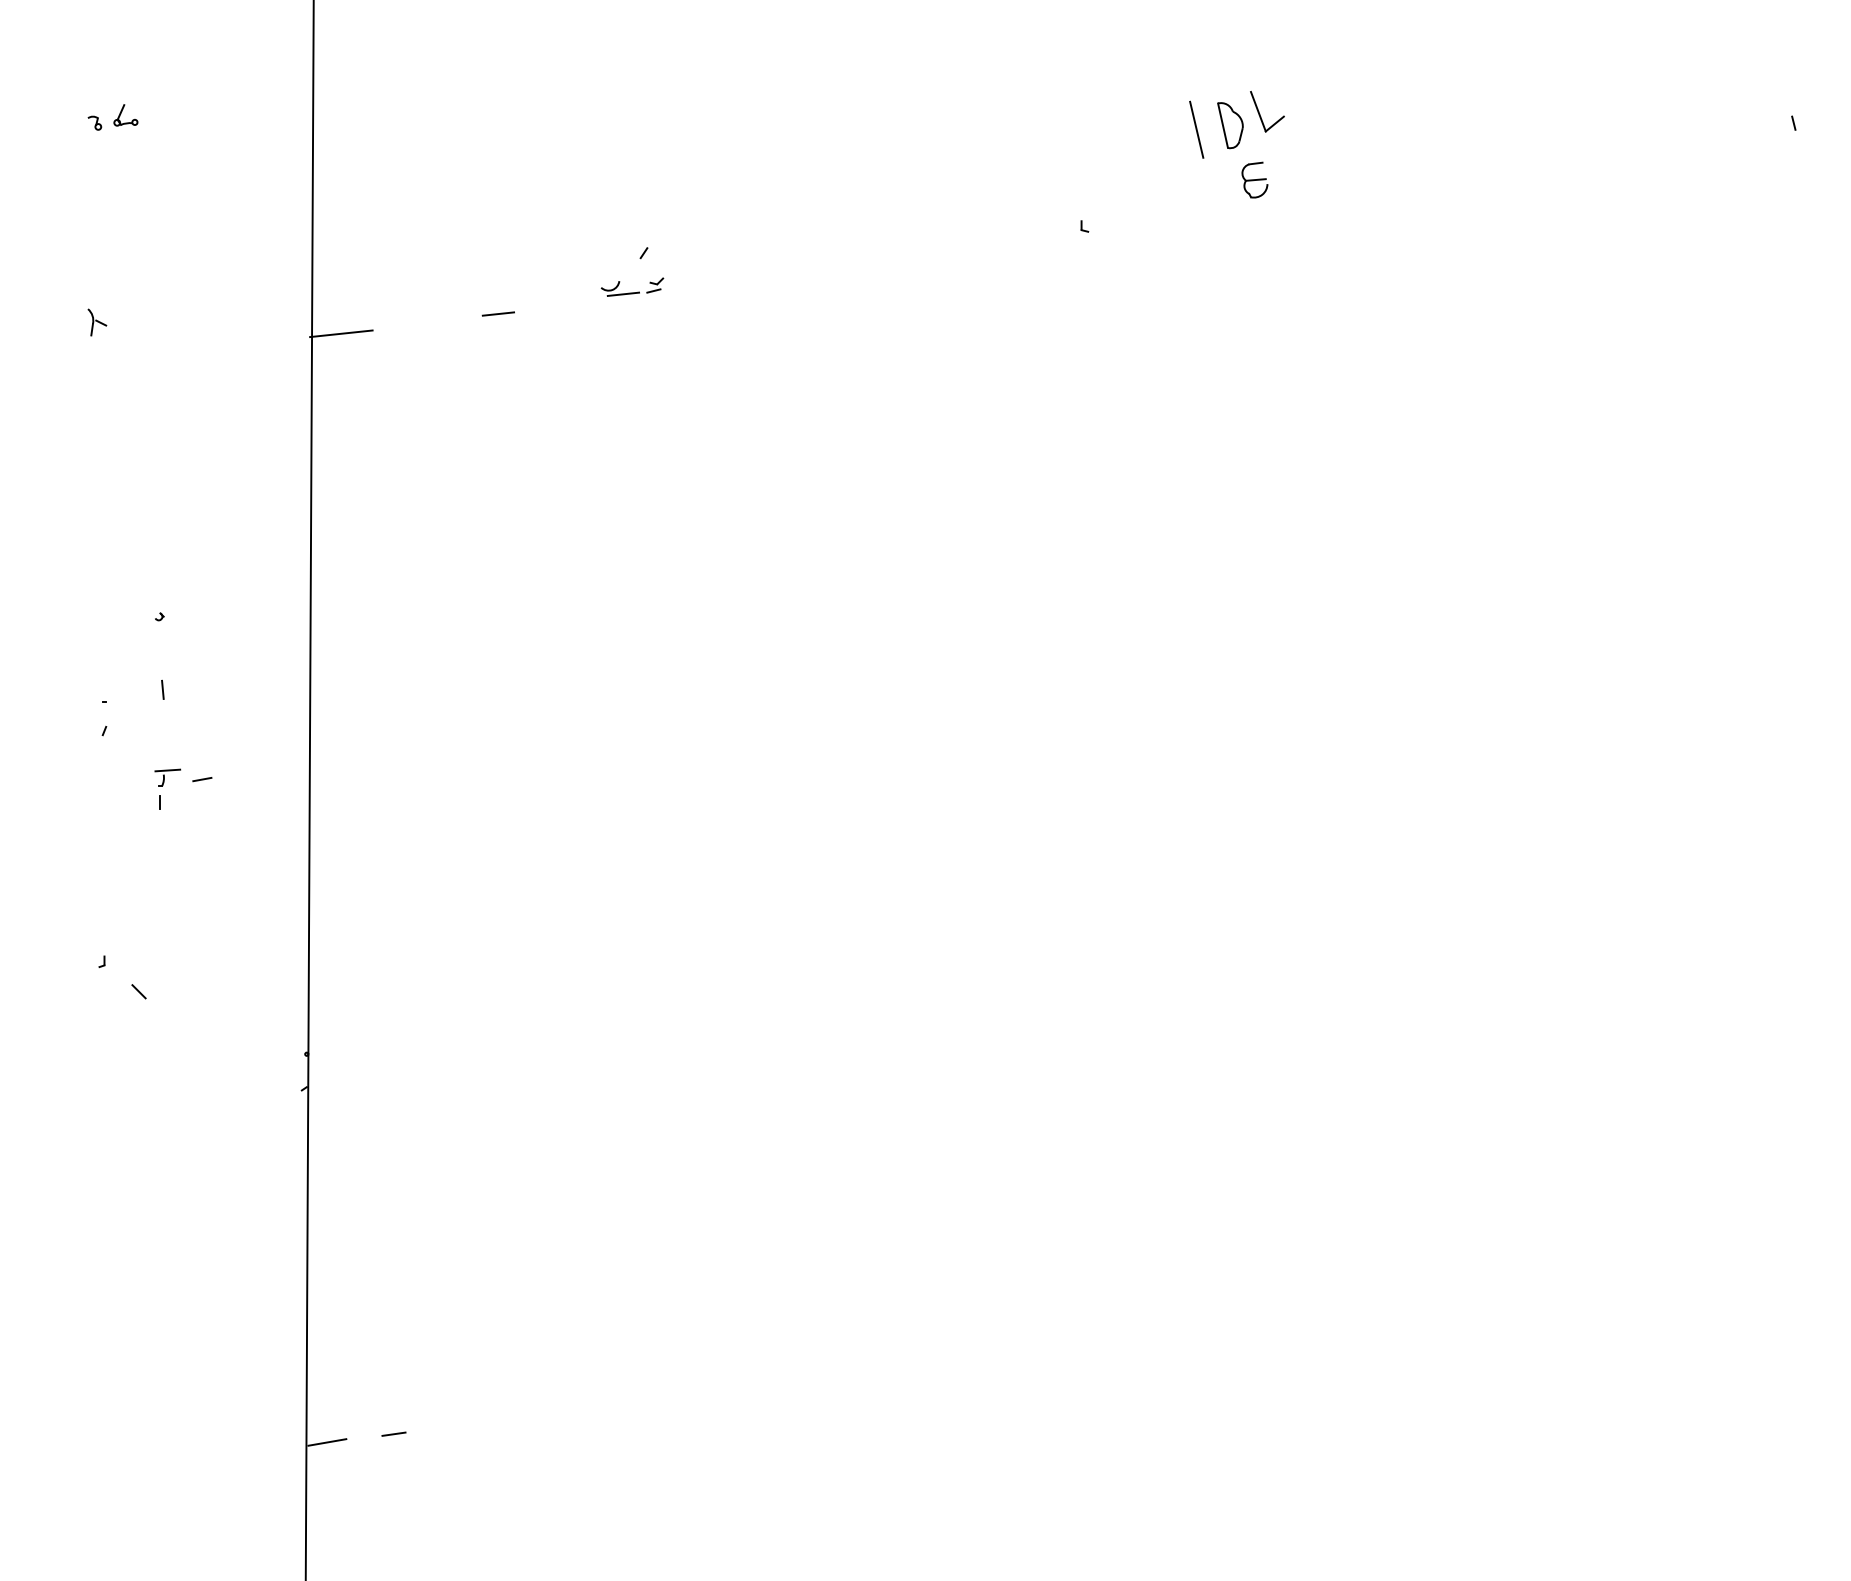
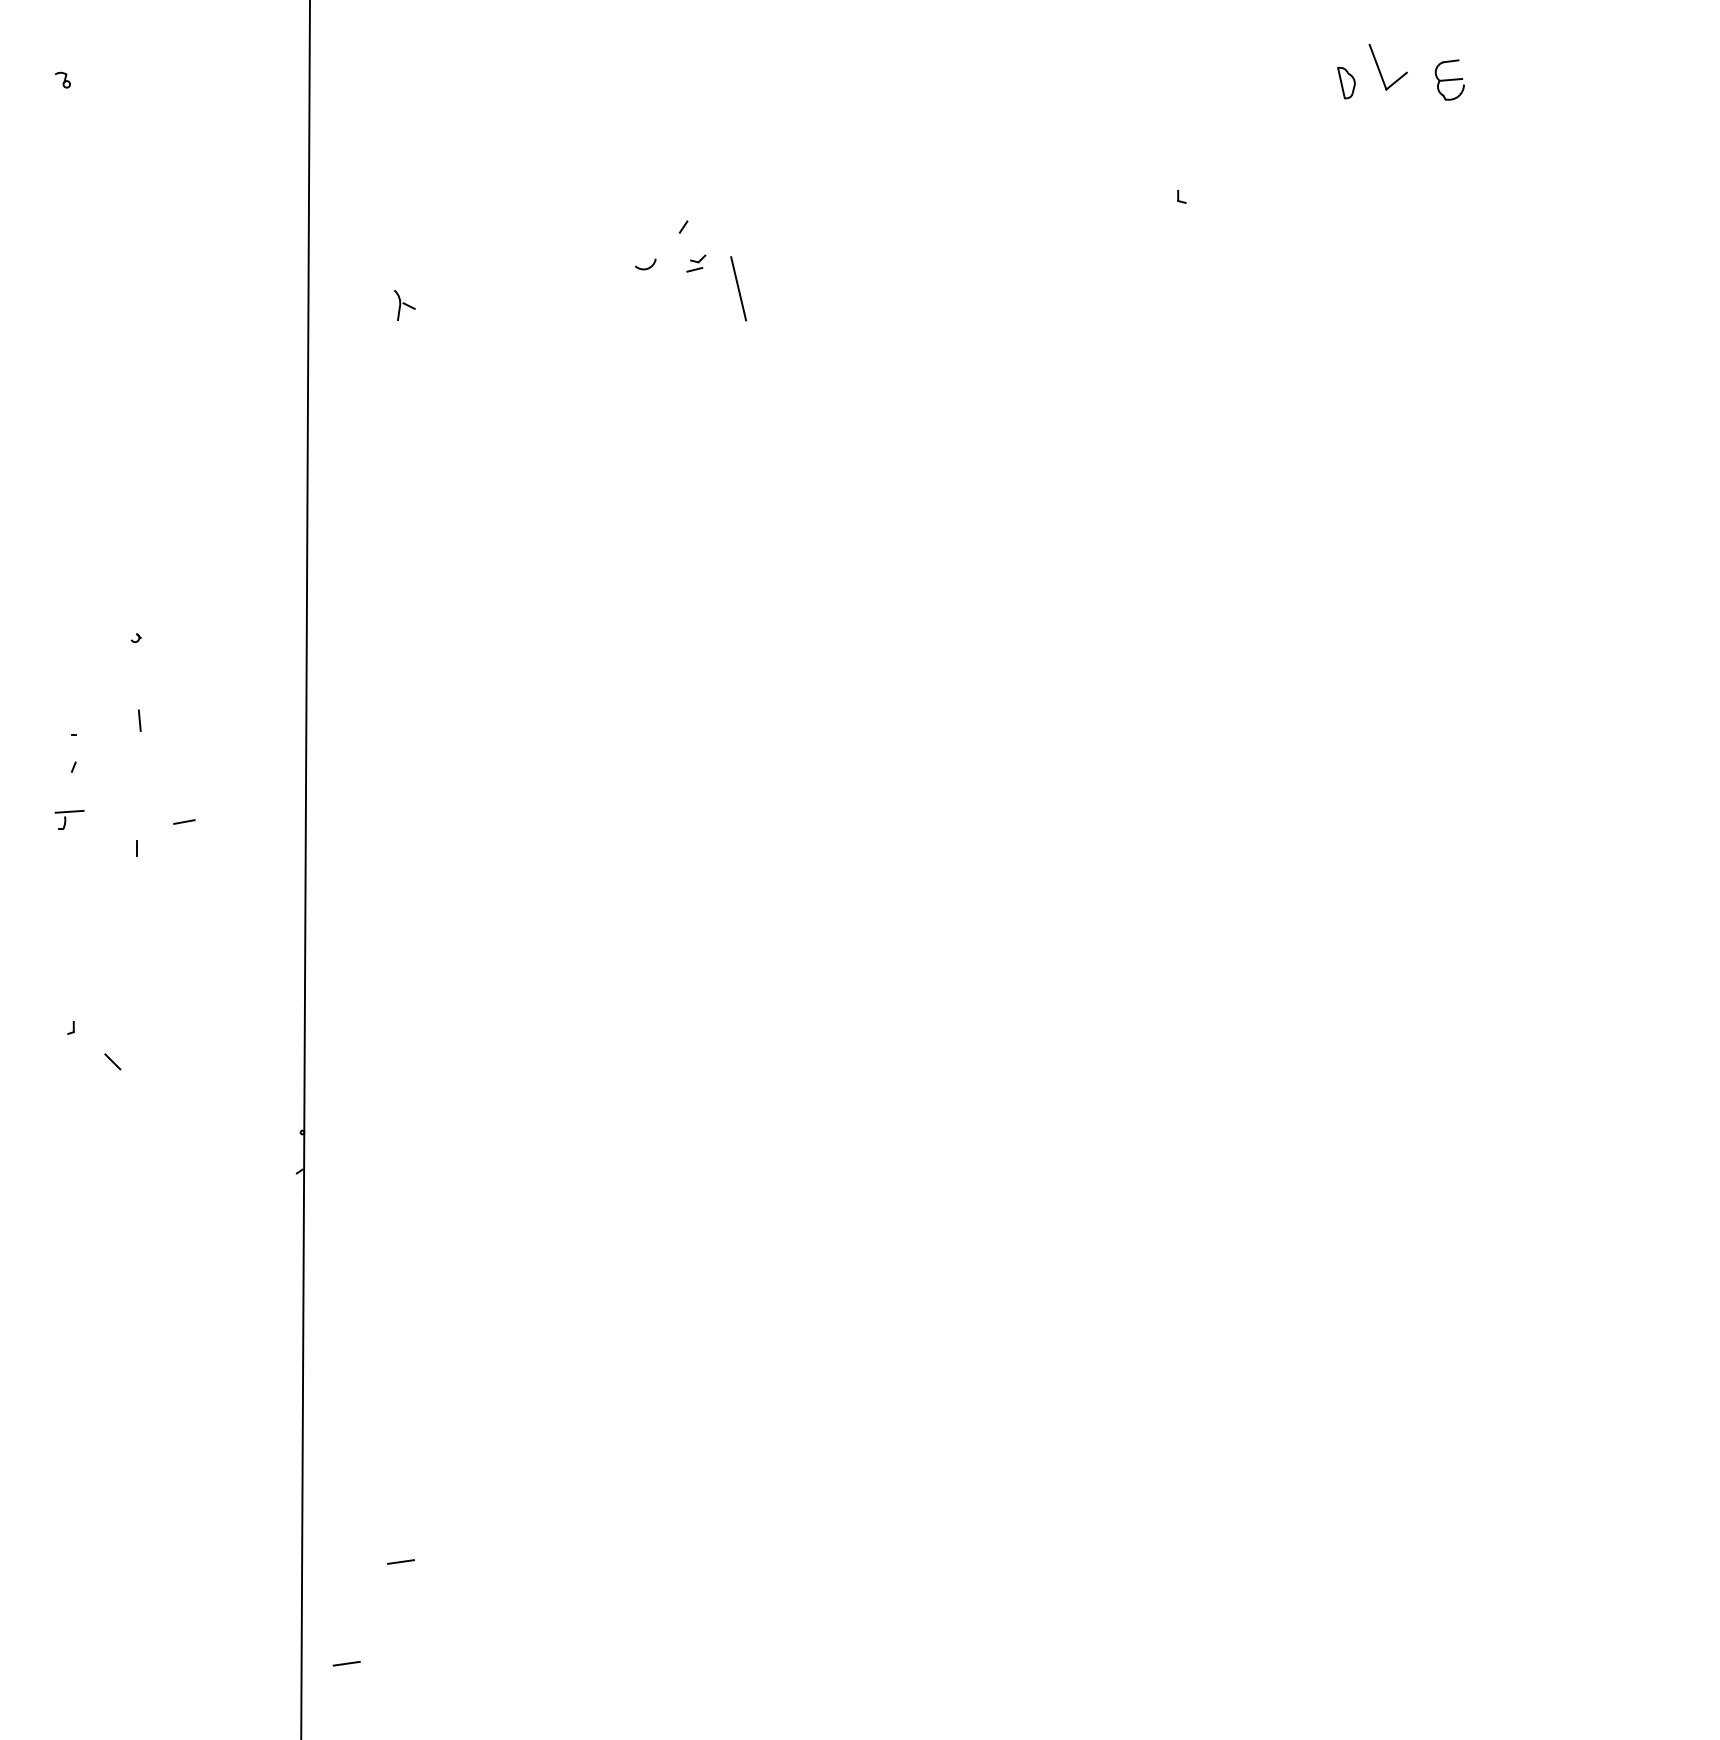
part: (125, 115) -> (97, 71), removed
part: (1230, 125) -> (1346, 82), size x0.6
line: (1196, 129) -> (738, 288), moved
part: (1254, 179) -> (1449, 79), moved
line: (623, 293) -> (660, 272), removed
line: (498, 313) -> (519, 295), removed
part: (97, 322) -> (404, 305), moved
line: (341, 333) -> (341, 317), removed
part: (167, 777) -> (69, 819), moved
line: (327, 1442) -> (325, 1571), removed
line: (345, 1523) -> (346, 1662), added

